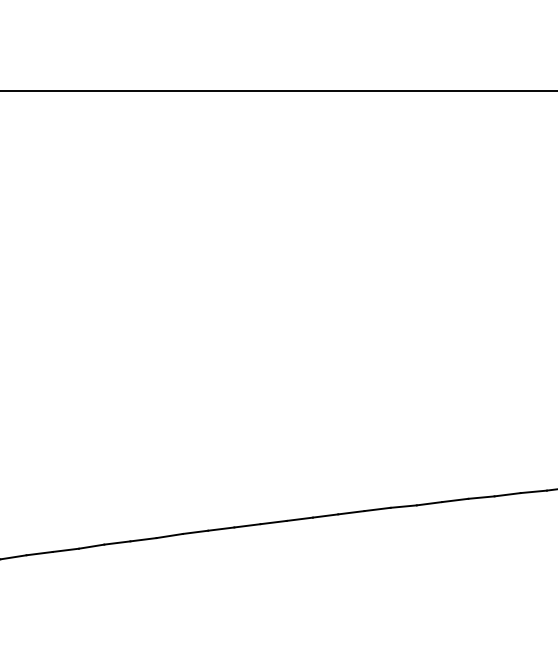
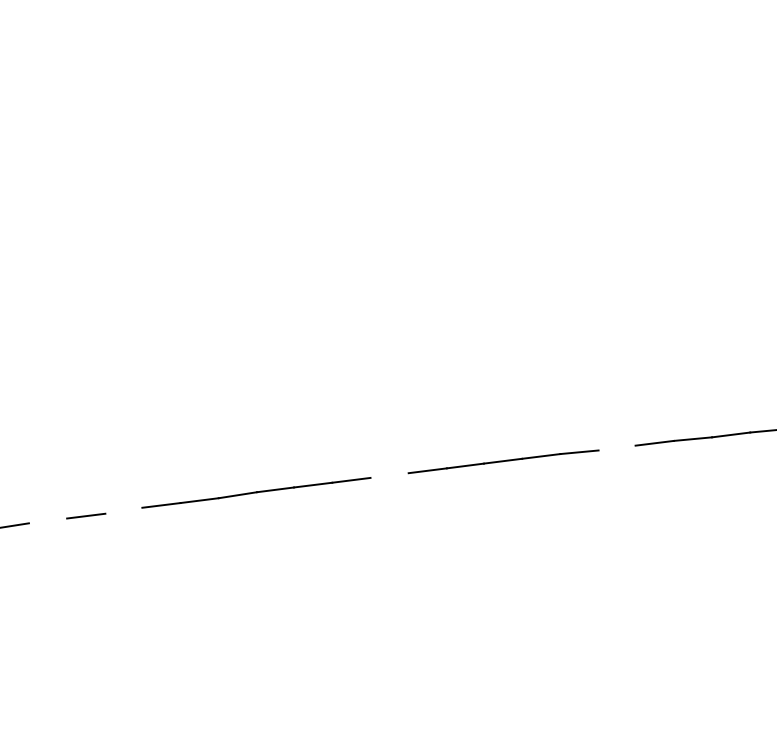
line: (429, 503) -> (617, 447), removed
line: (273, 522) -> (389, 475), removed
line: (91, 546) -> (123, 510), removed
line: (39, 553) -> (47, 520), removed

